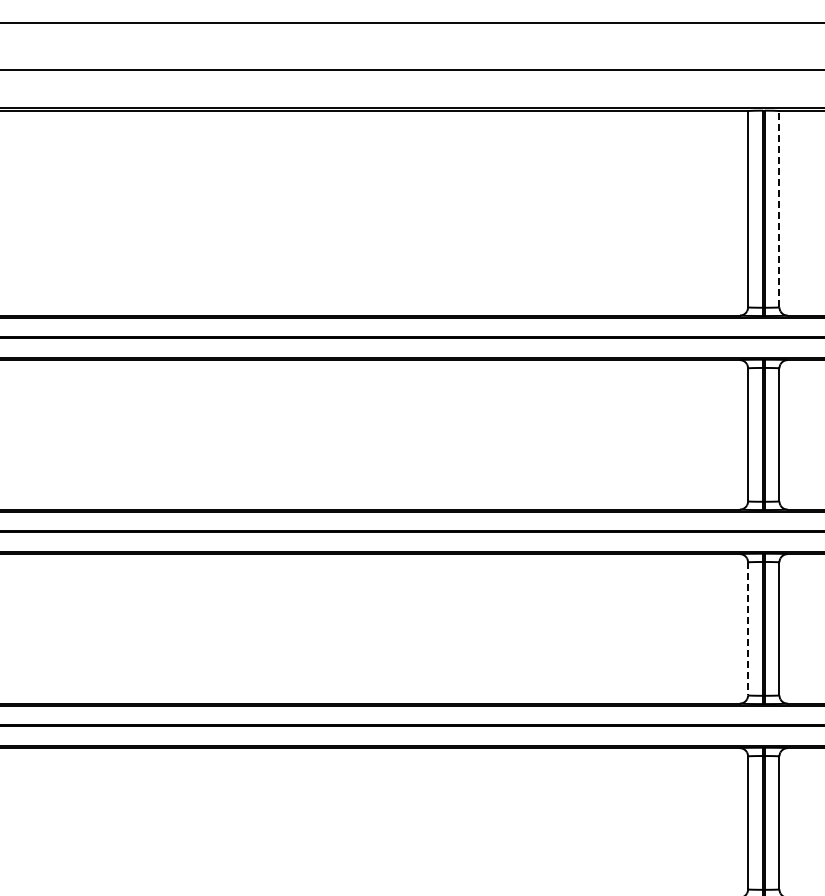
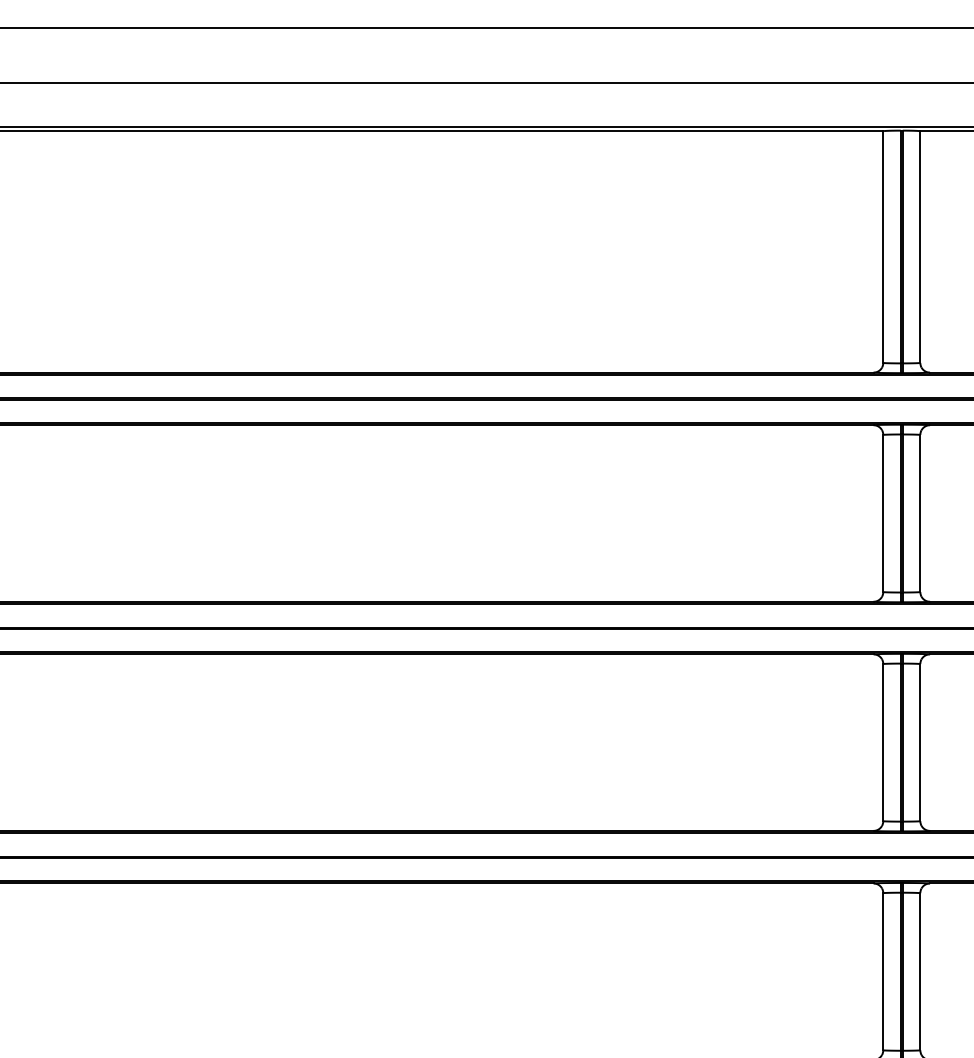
line: (779, 208) -> (920, 246), dashed -> solid
line: (748, 629) -> (883, 743), dashed -> solid

